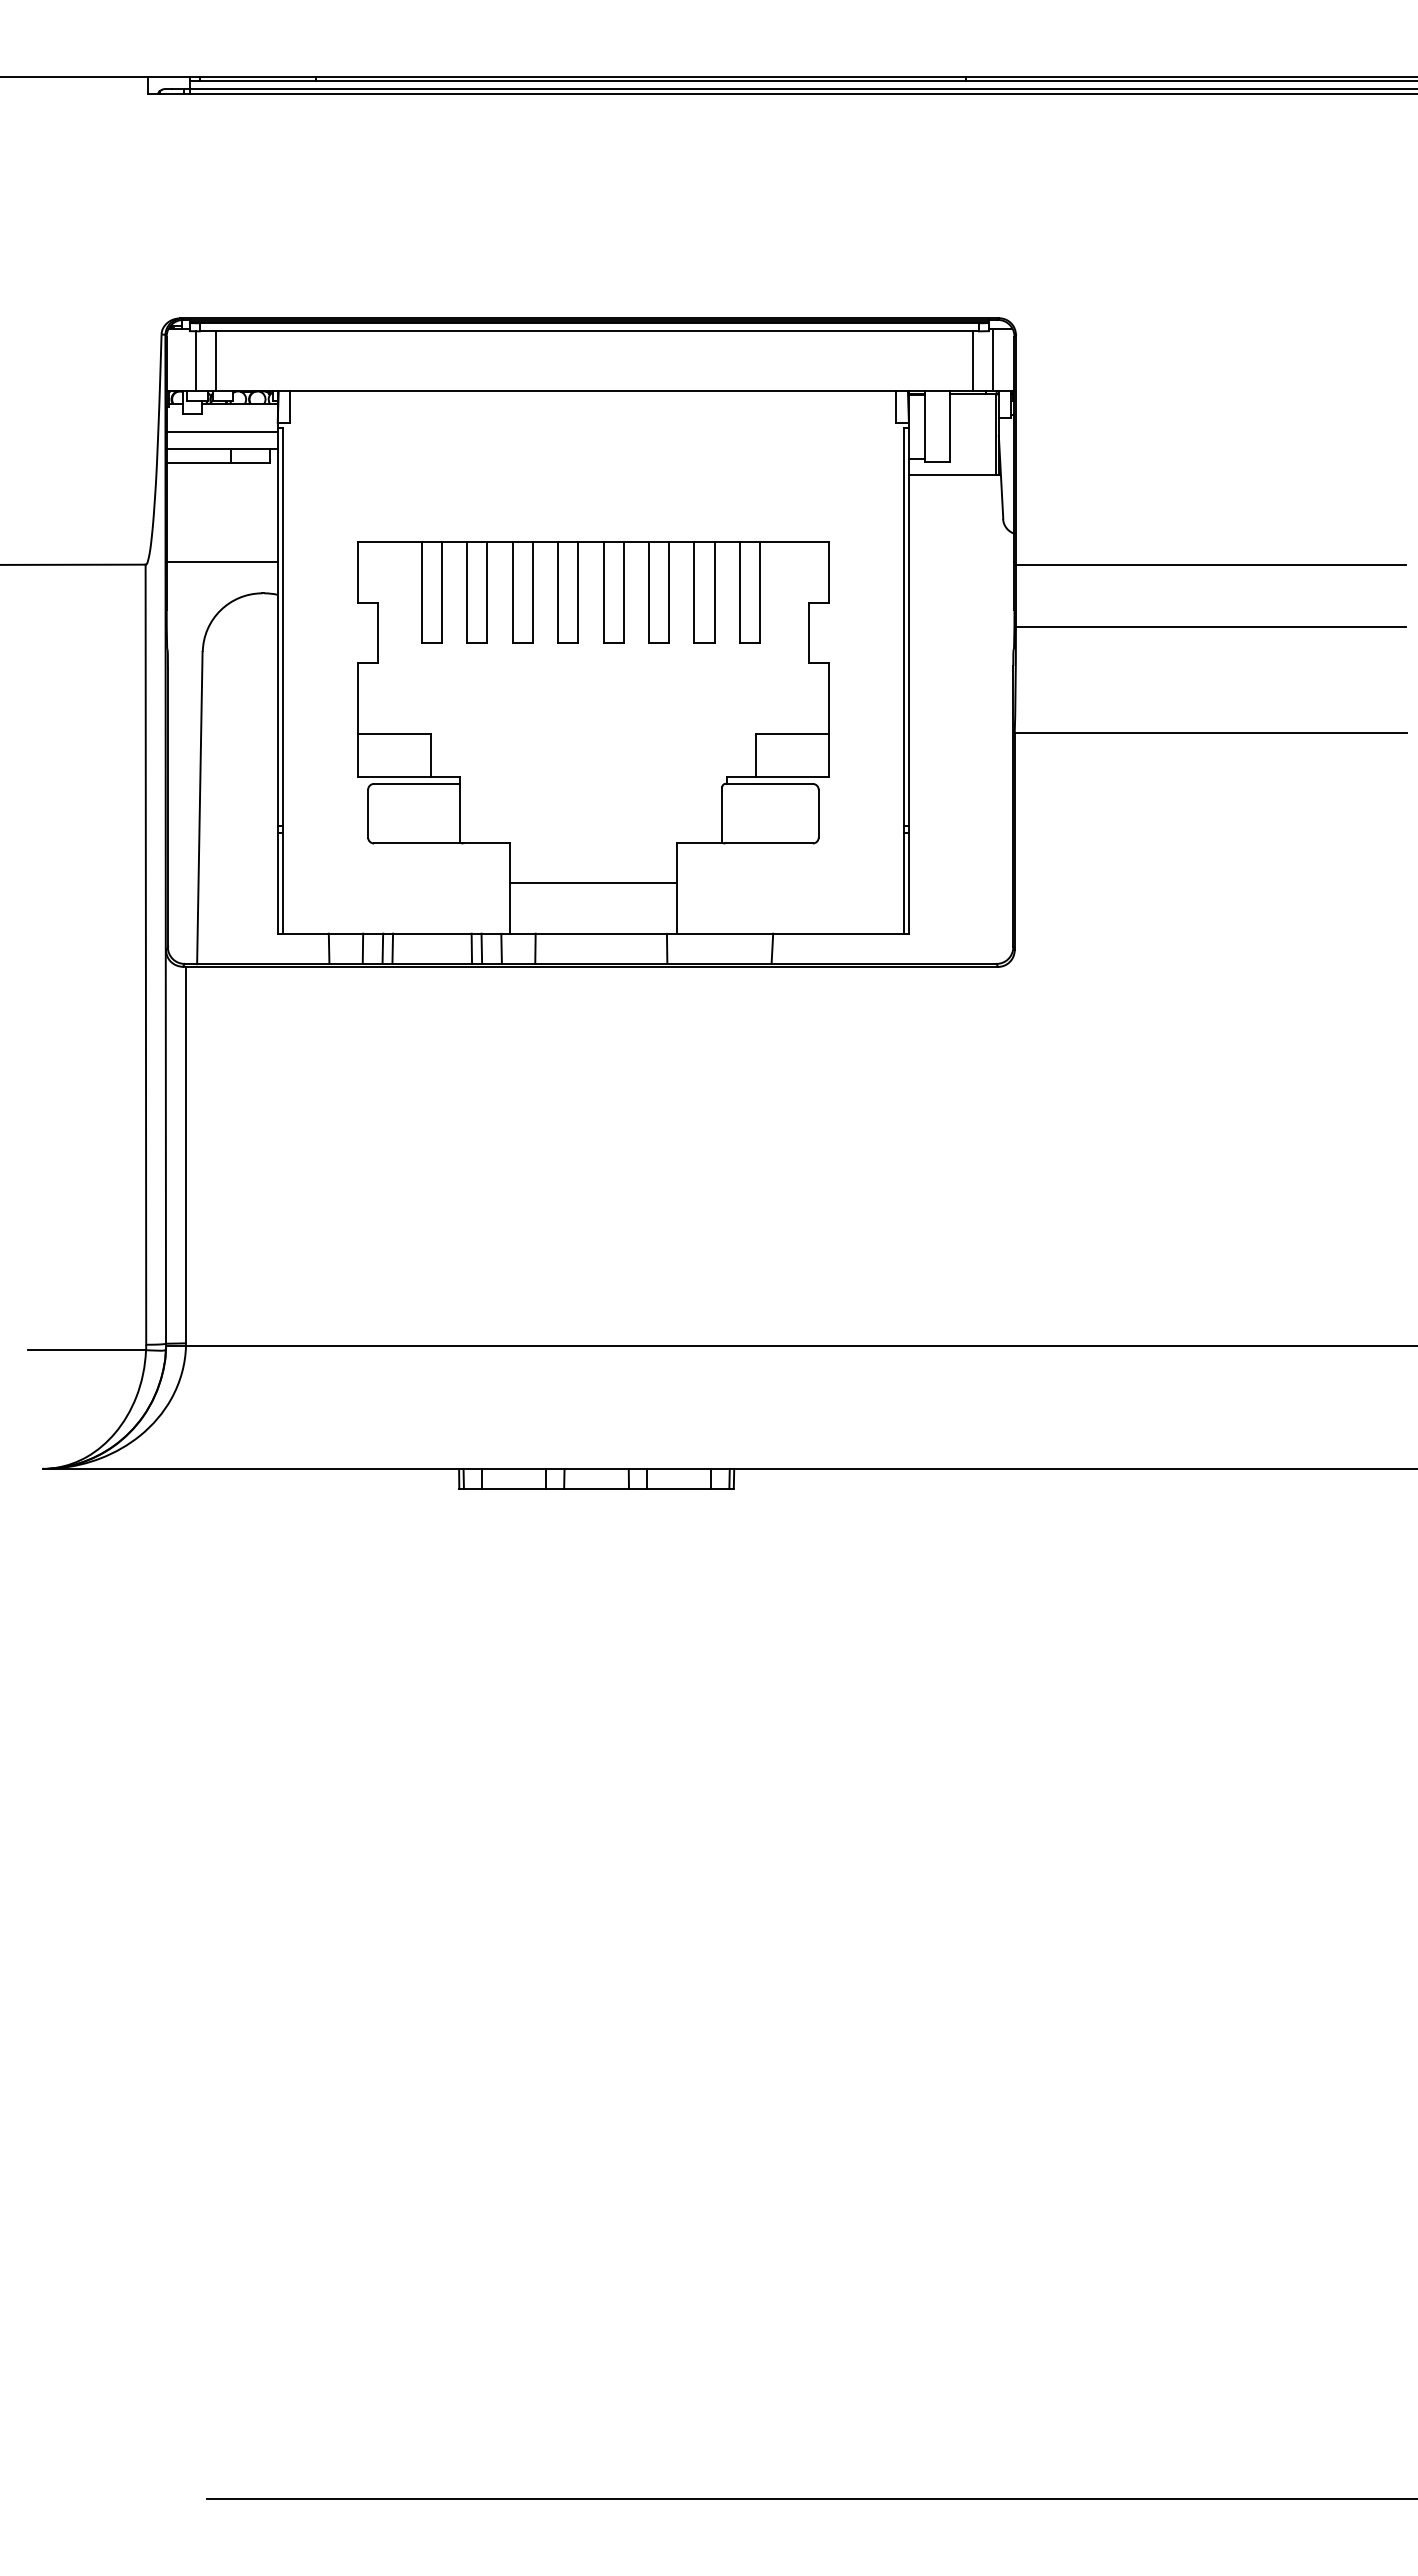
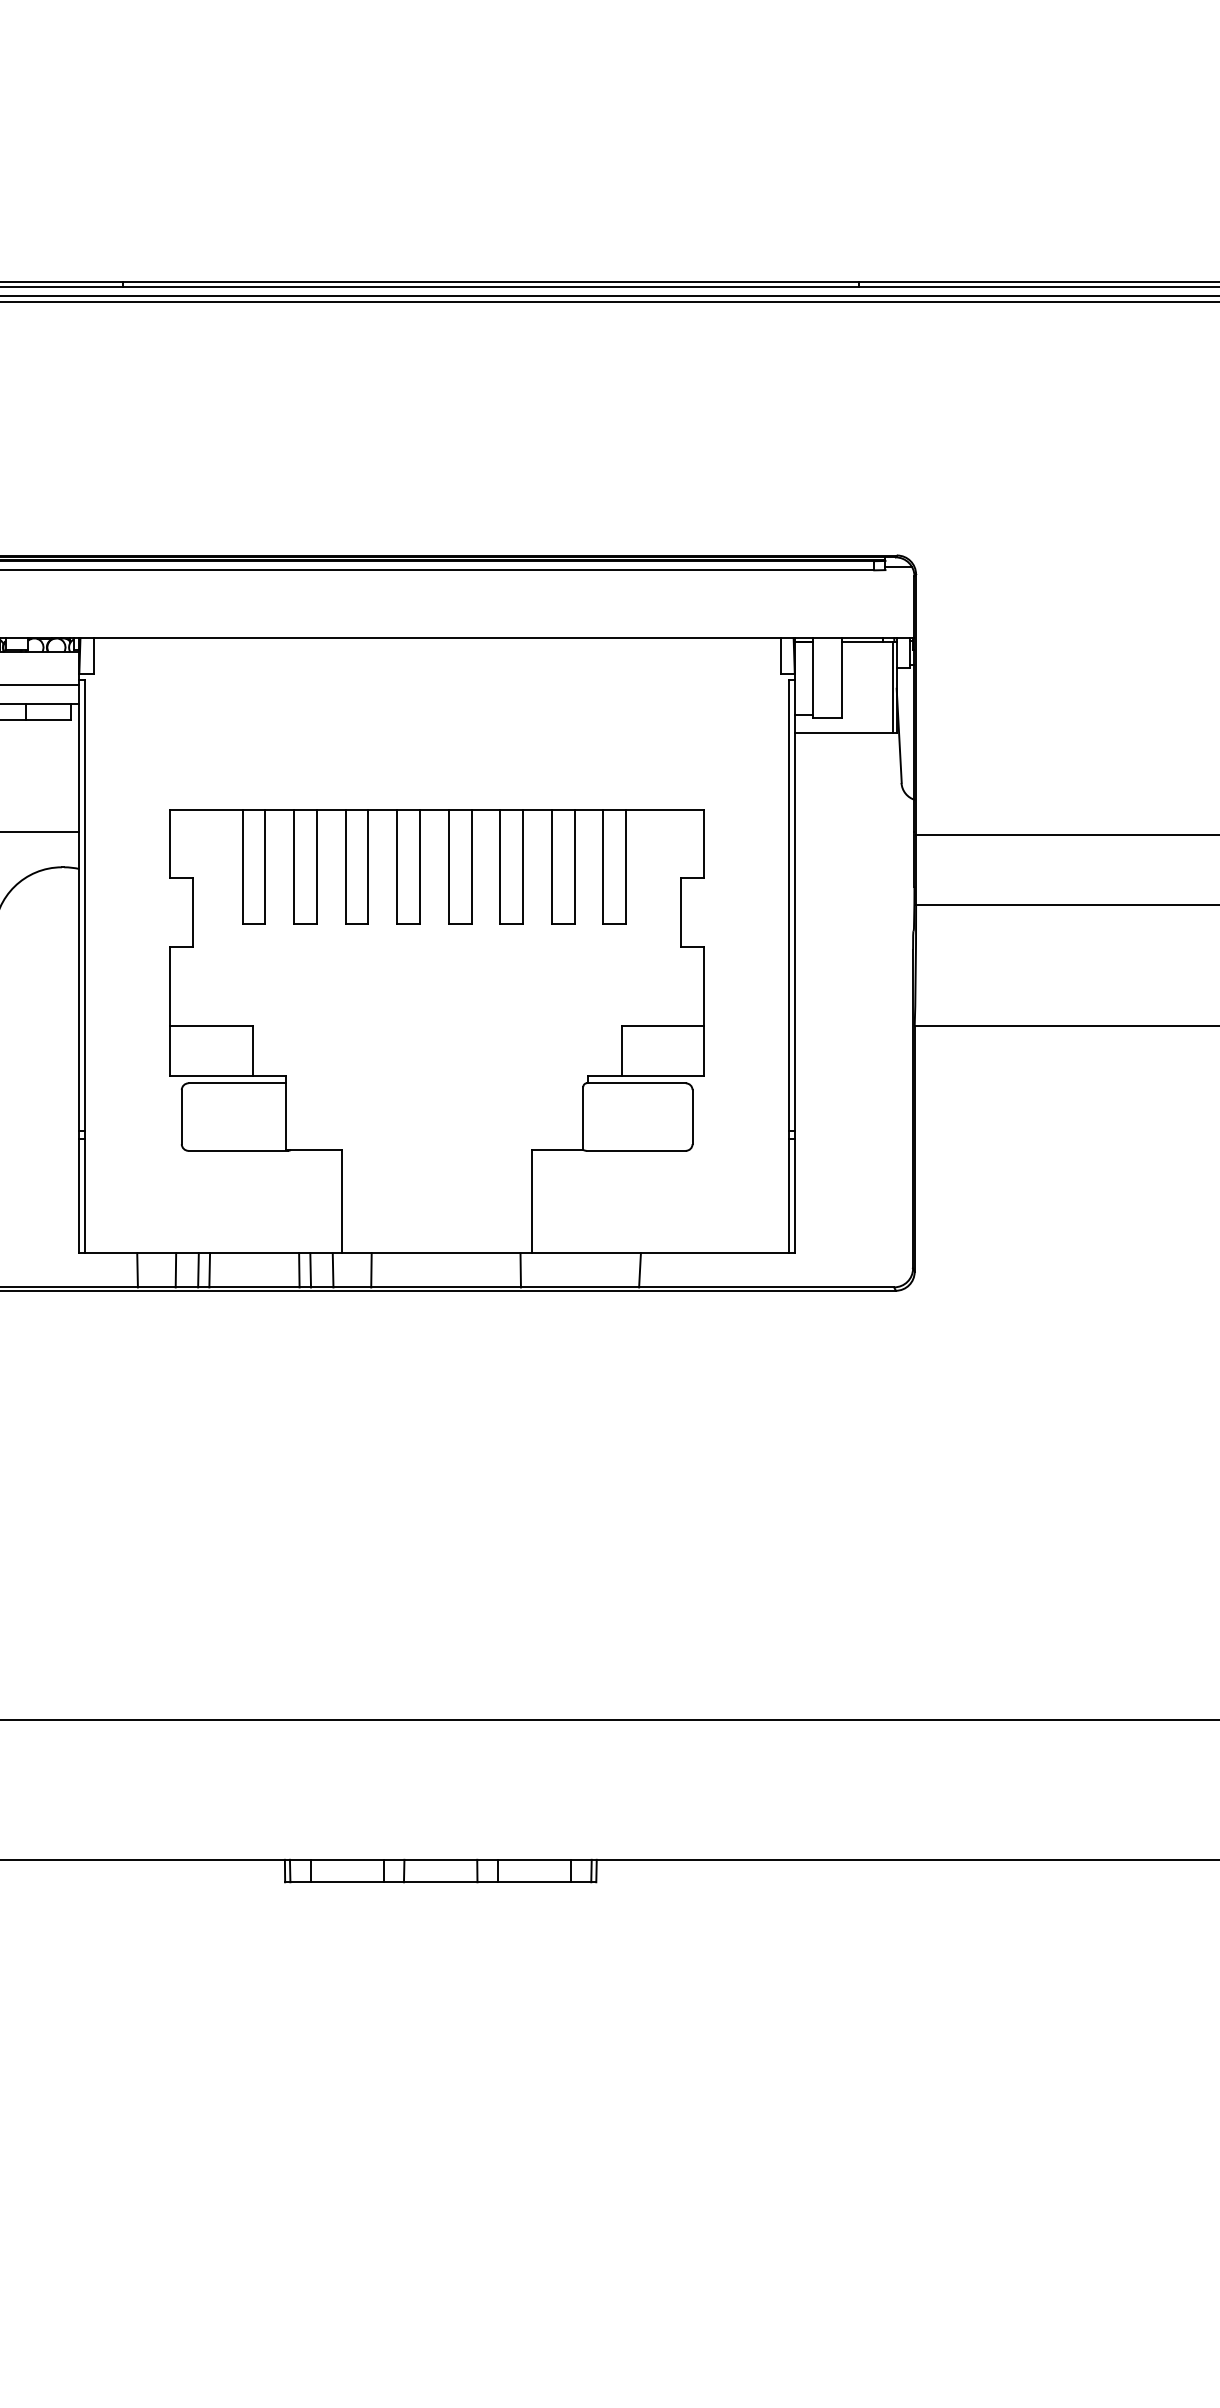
line: (993, 359) -> (890, 602), removed
line: (215, 361) -> (8, 604), removed
line: (973, 361) -> (867, 604), removed
line: (592, 883) -> (436, 1196), removed

